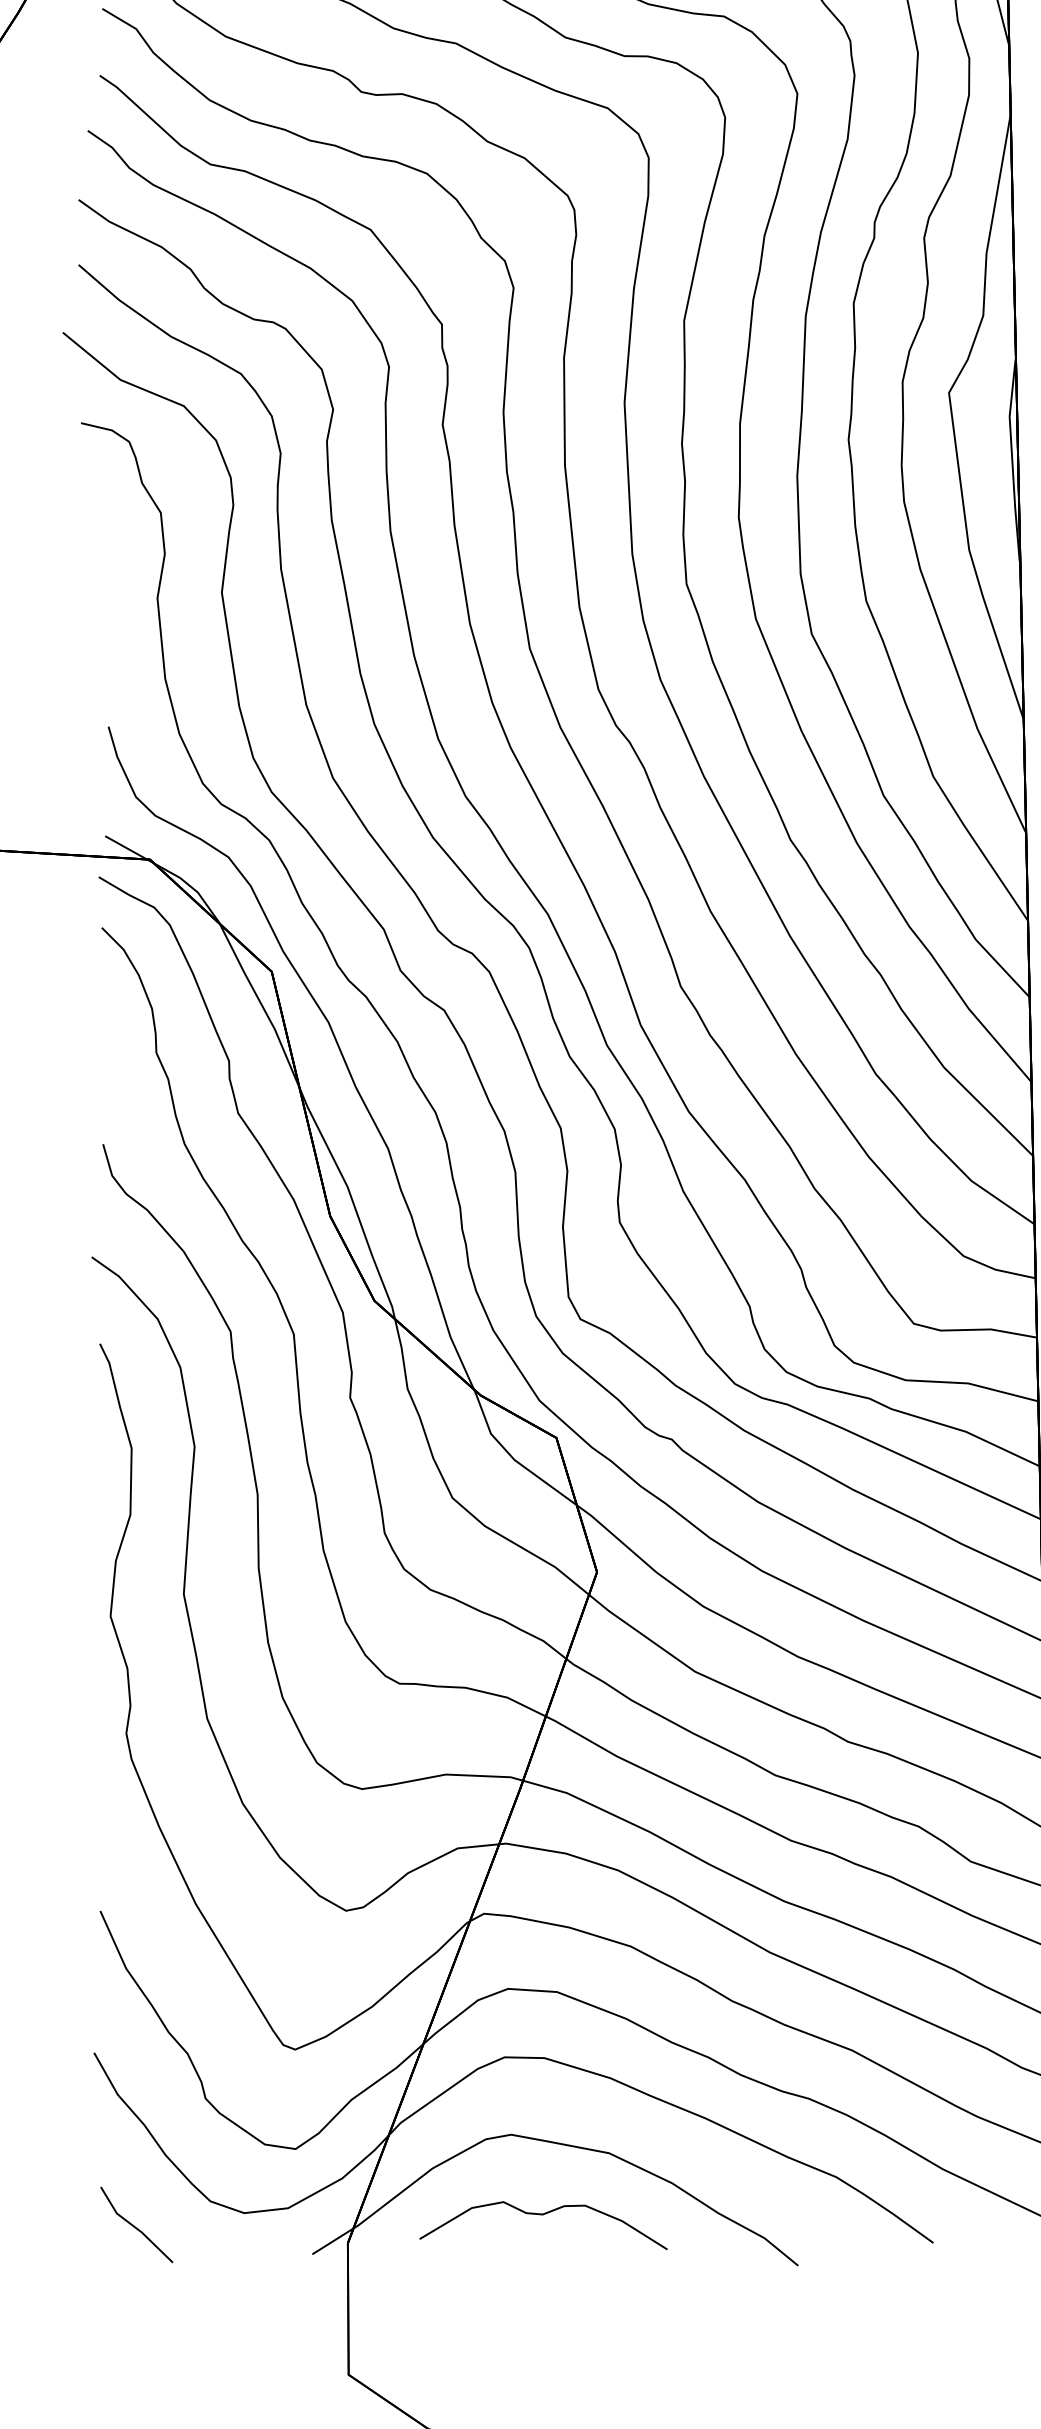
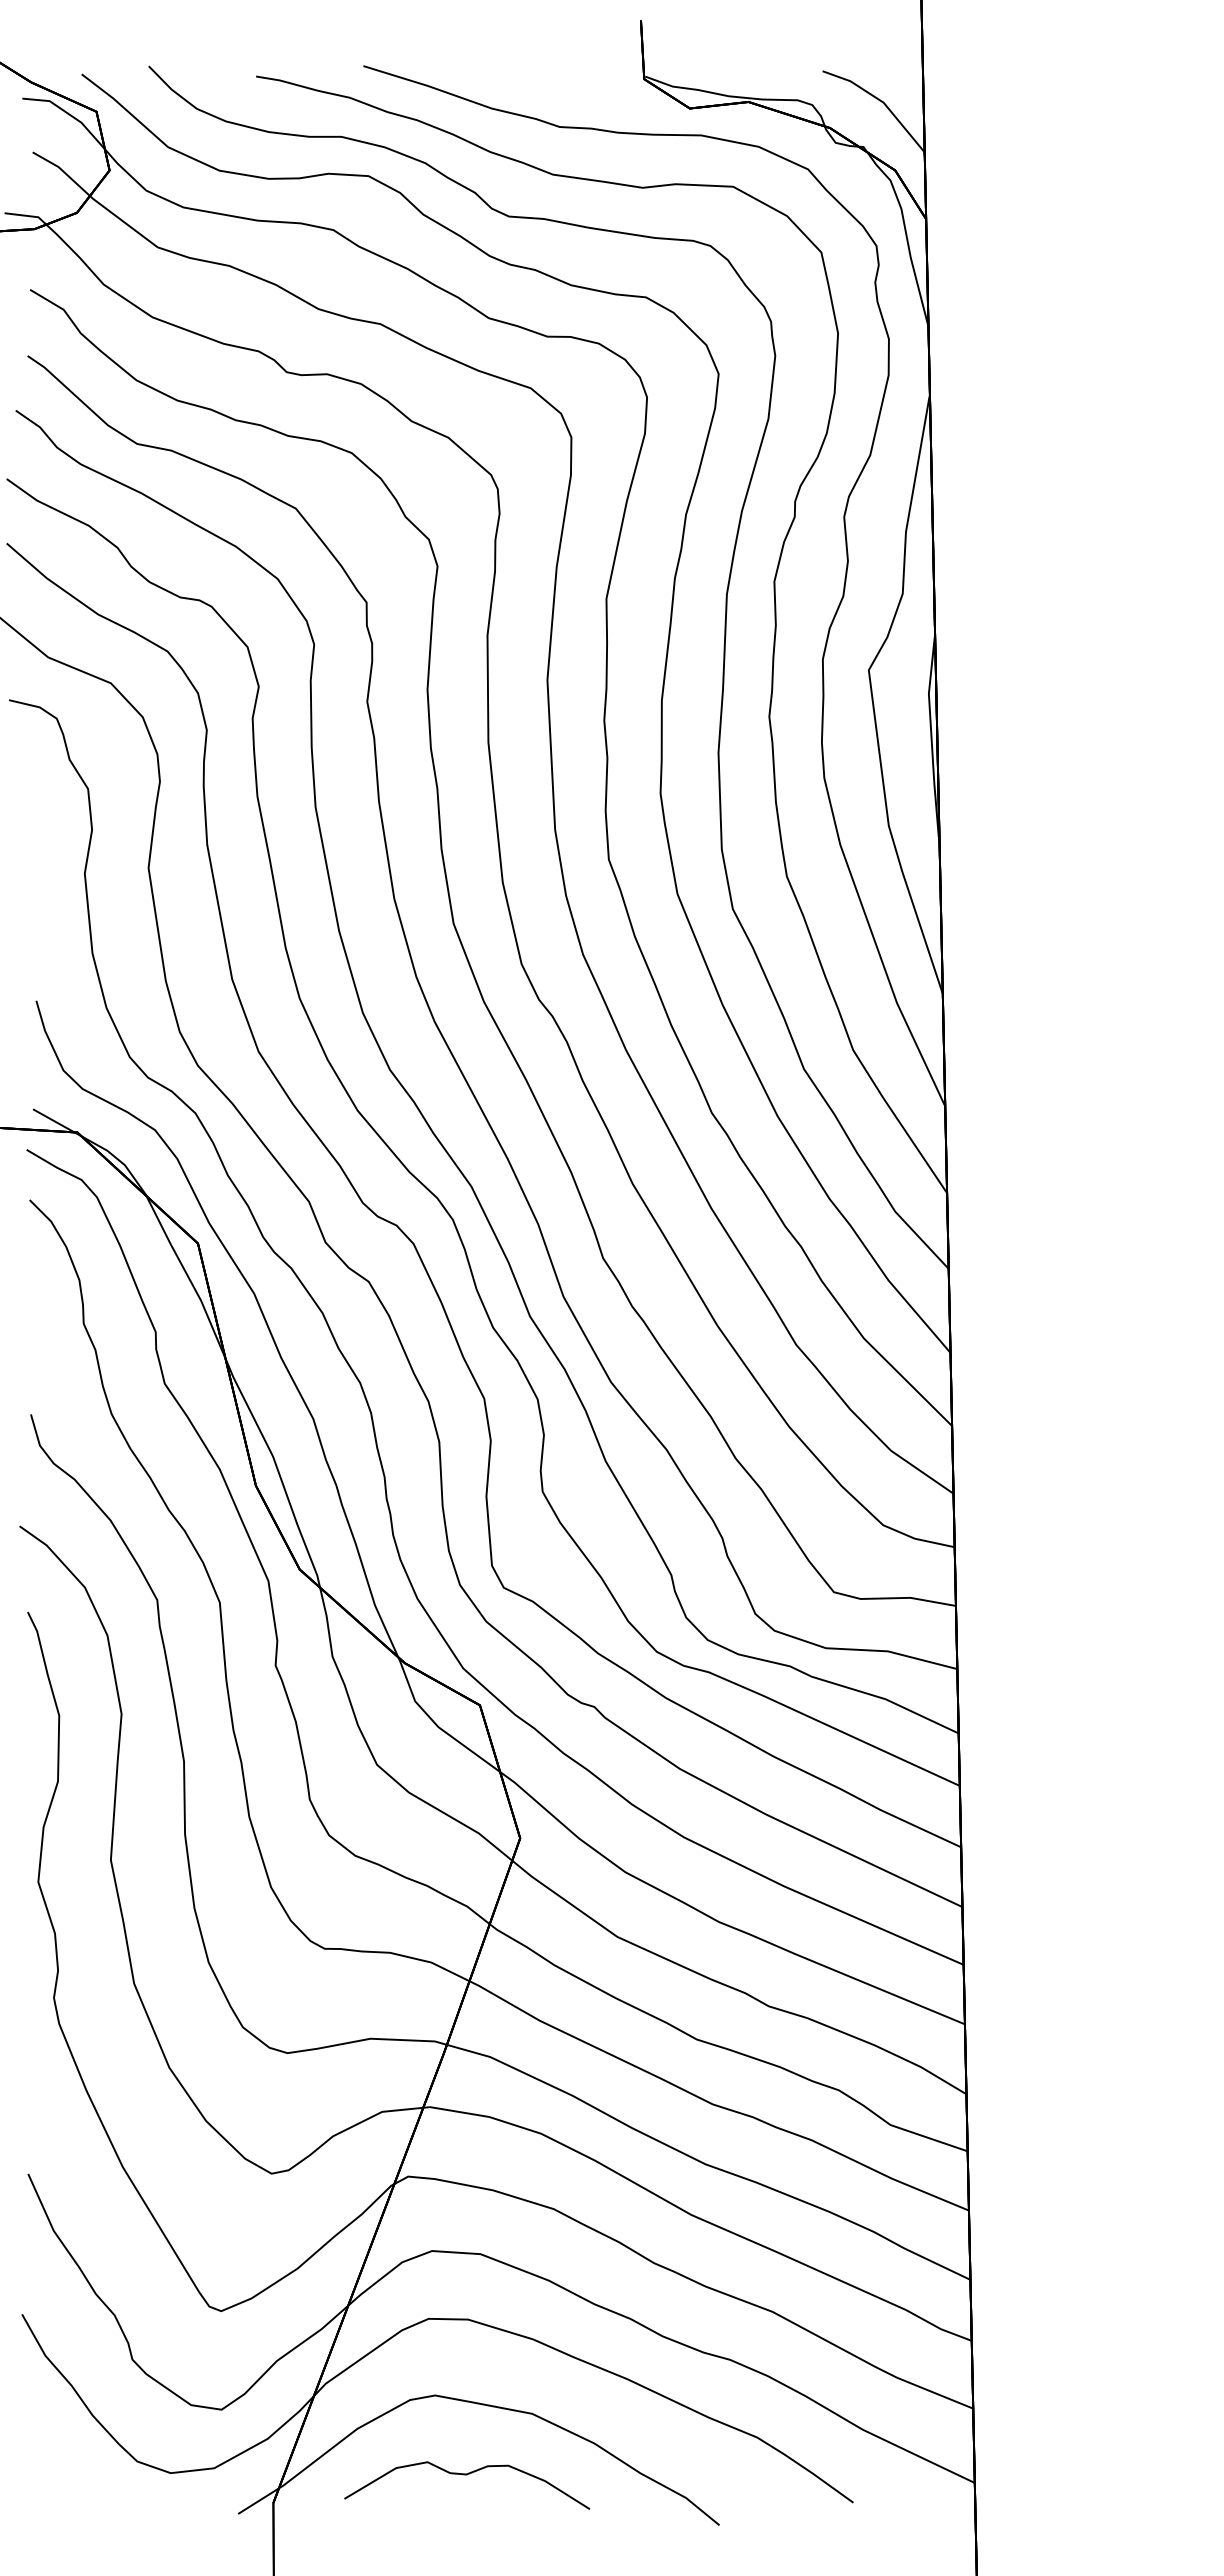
line: (134, 2225) -> (62, 2485), removed

